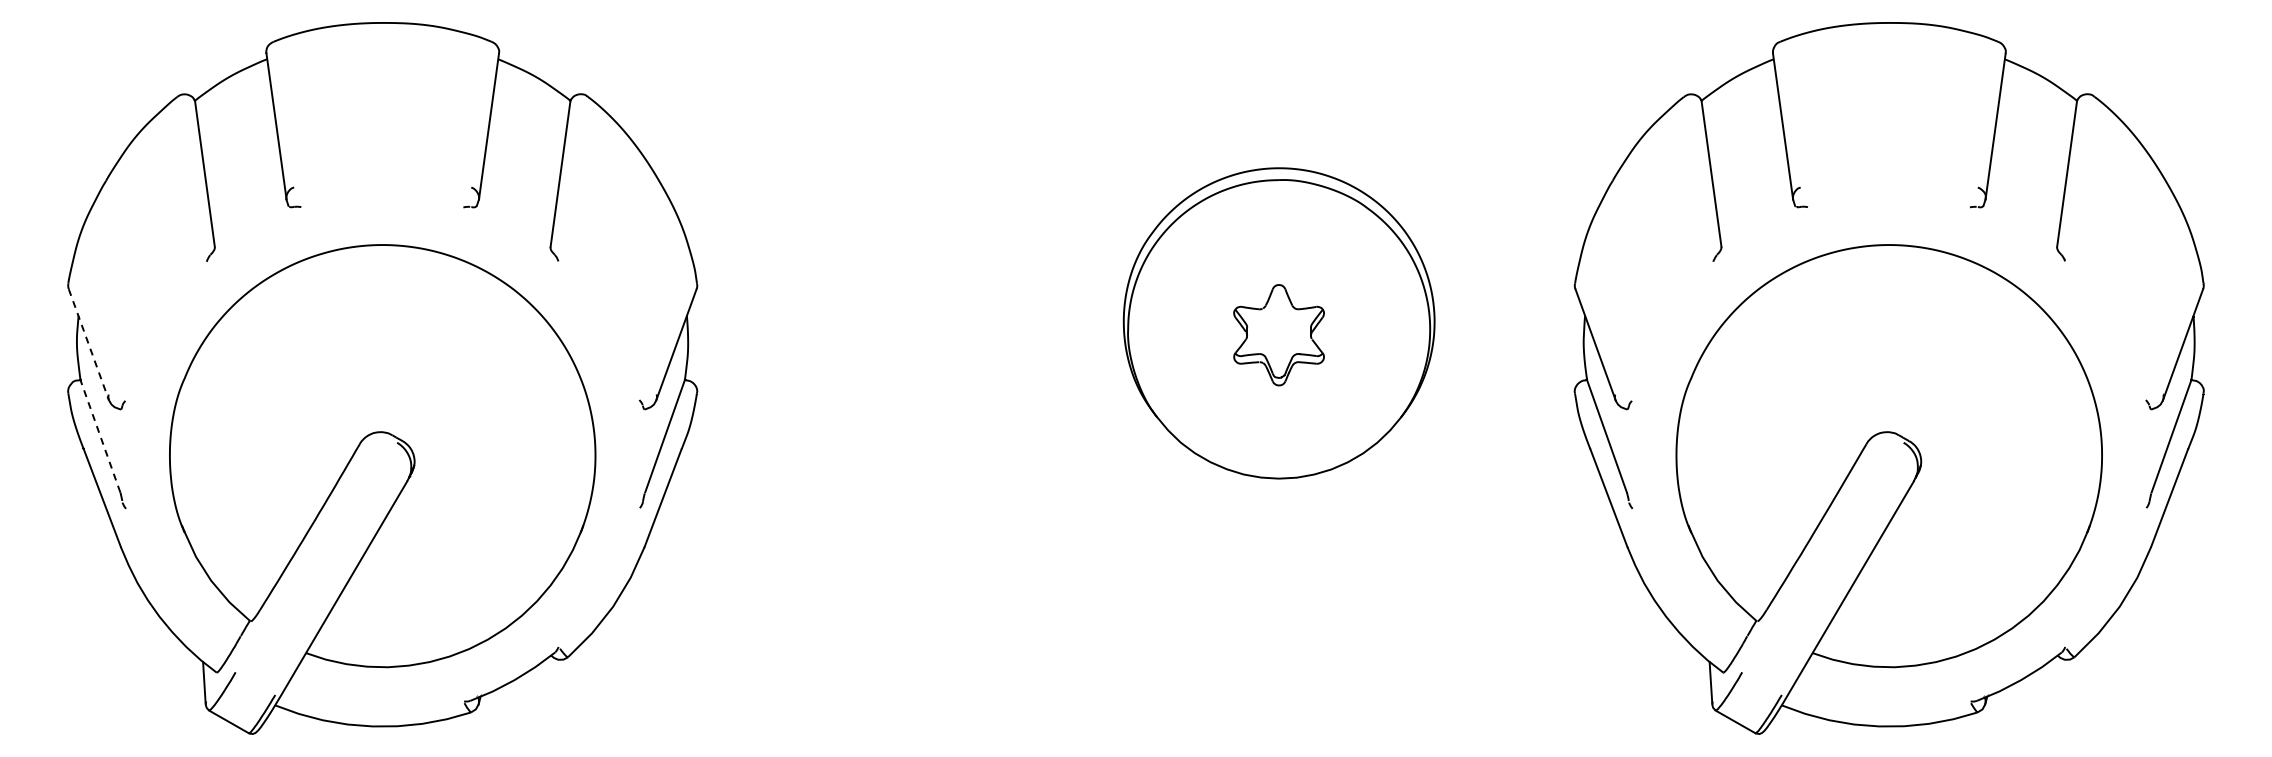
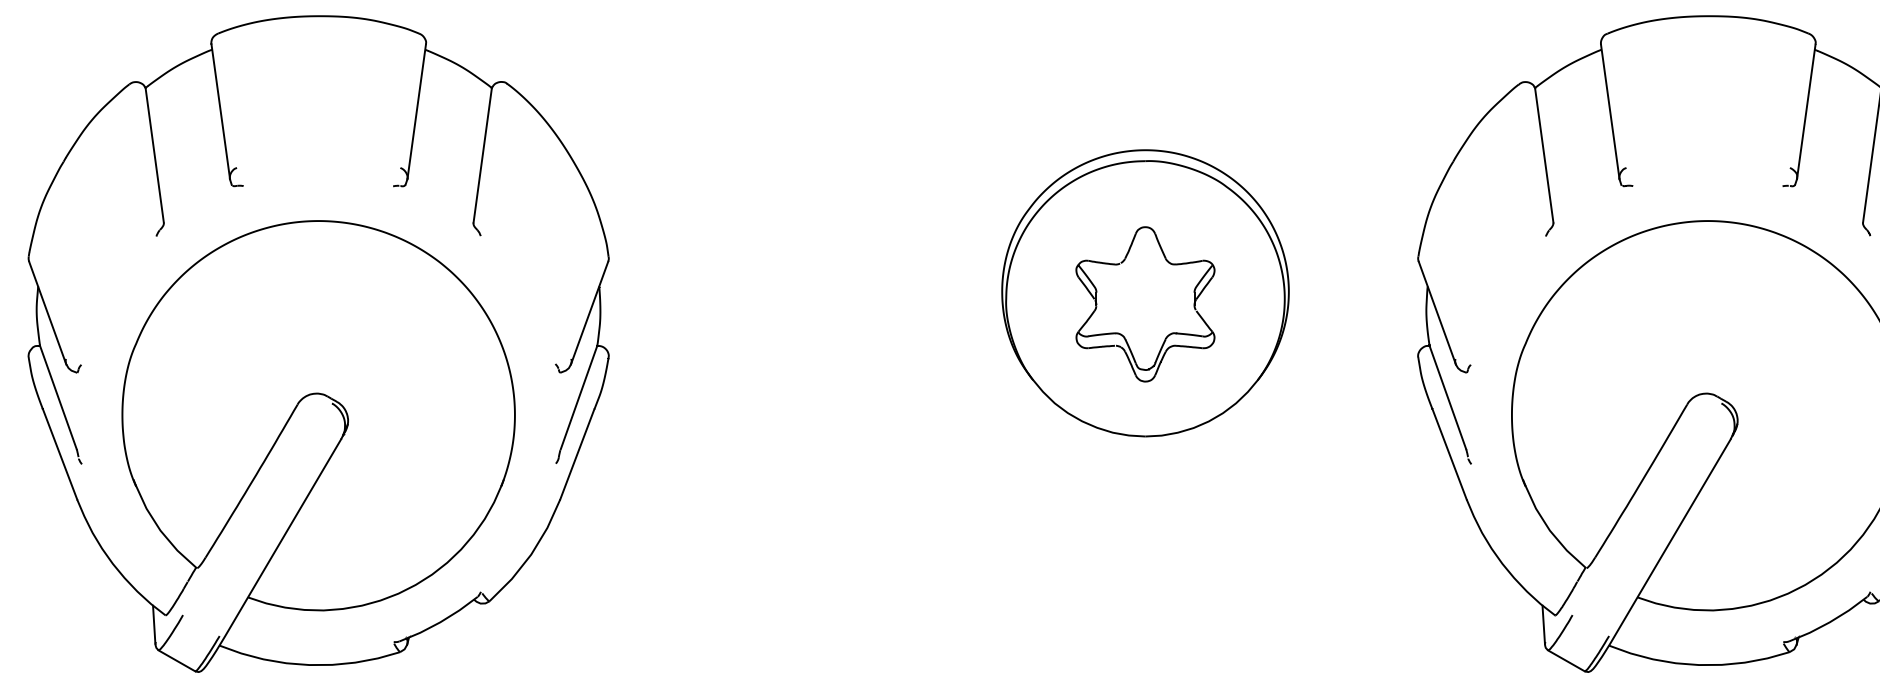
part: (1278, 334) -> (1144, 303), size x1.67
line: (89, 345) -> (48, 313), dashed -> solid
line: (100, 435) -> (58, 396), dashed -> solid

